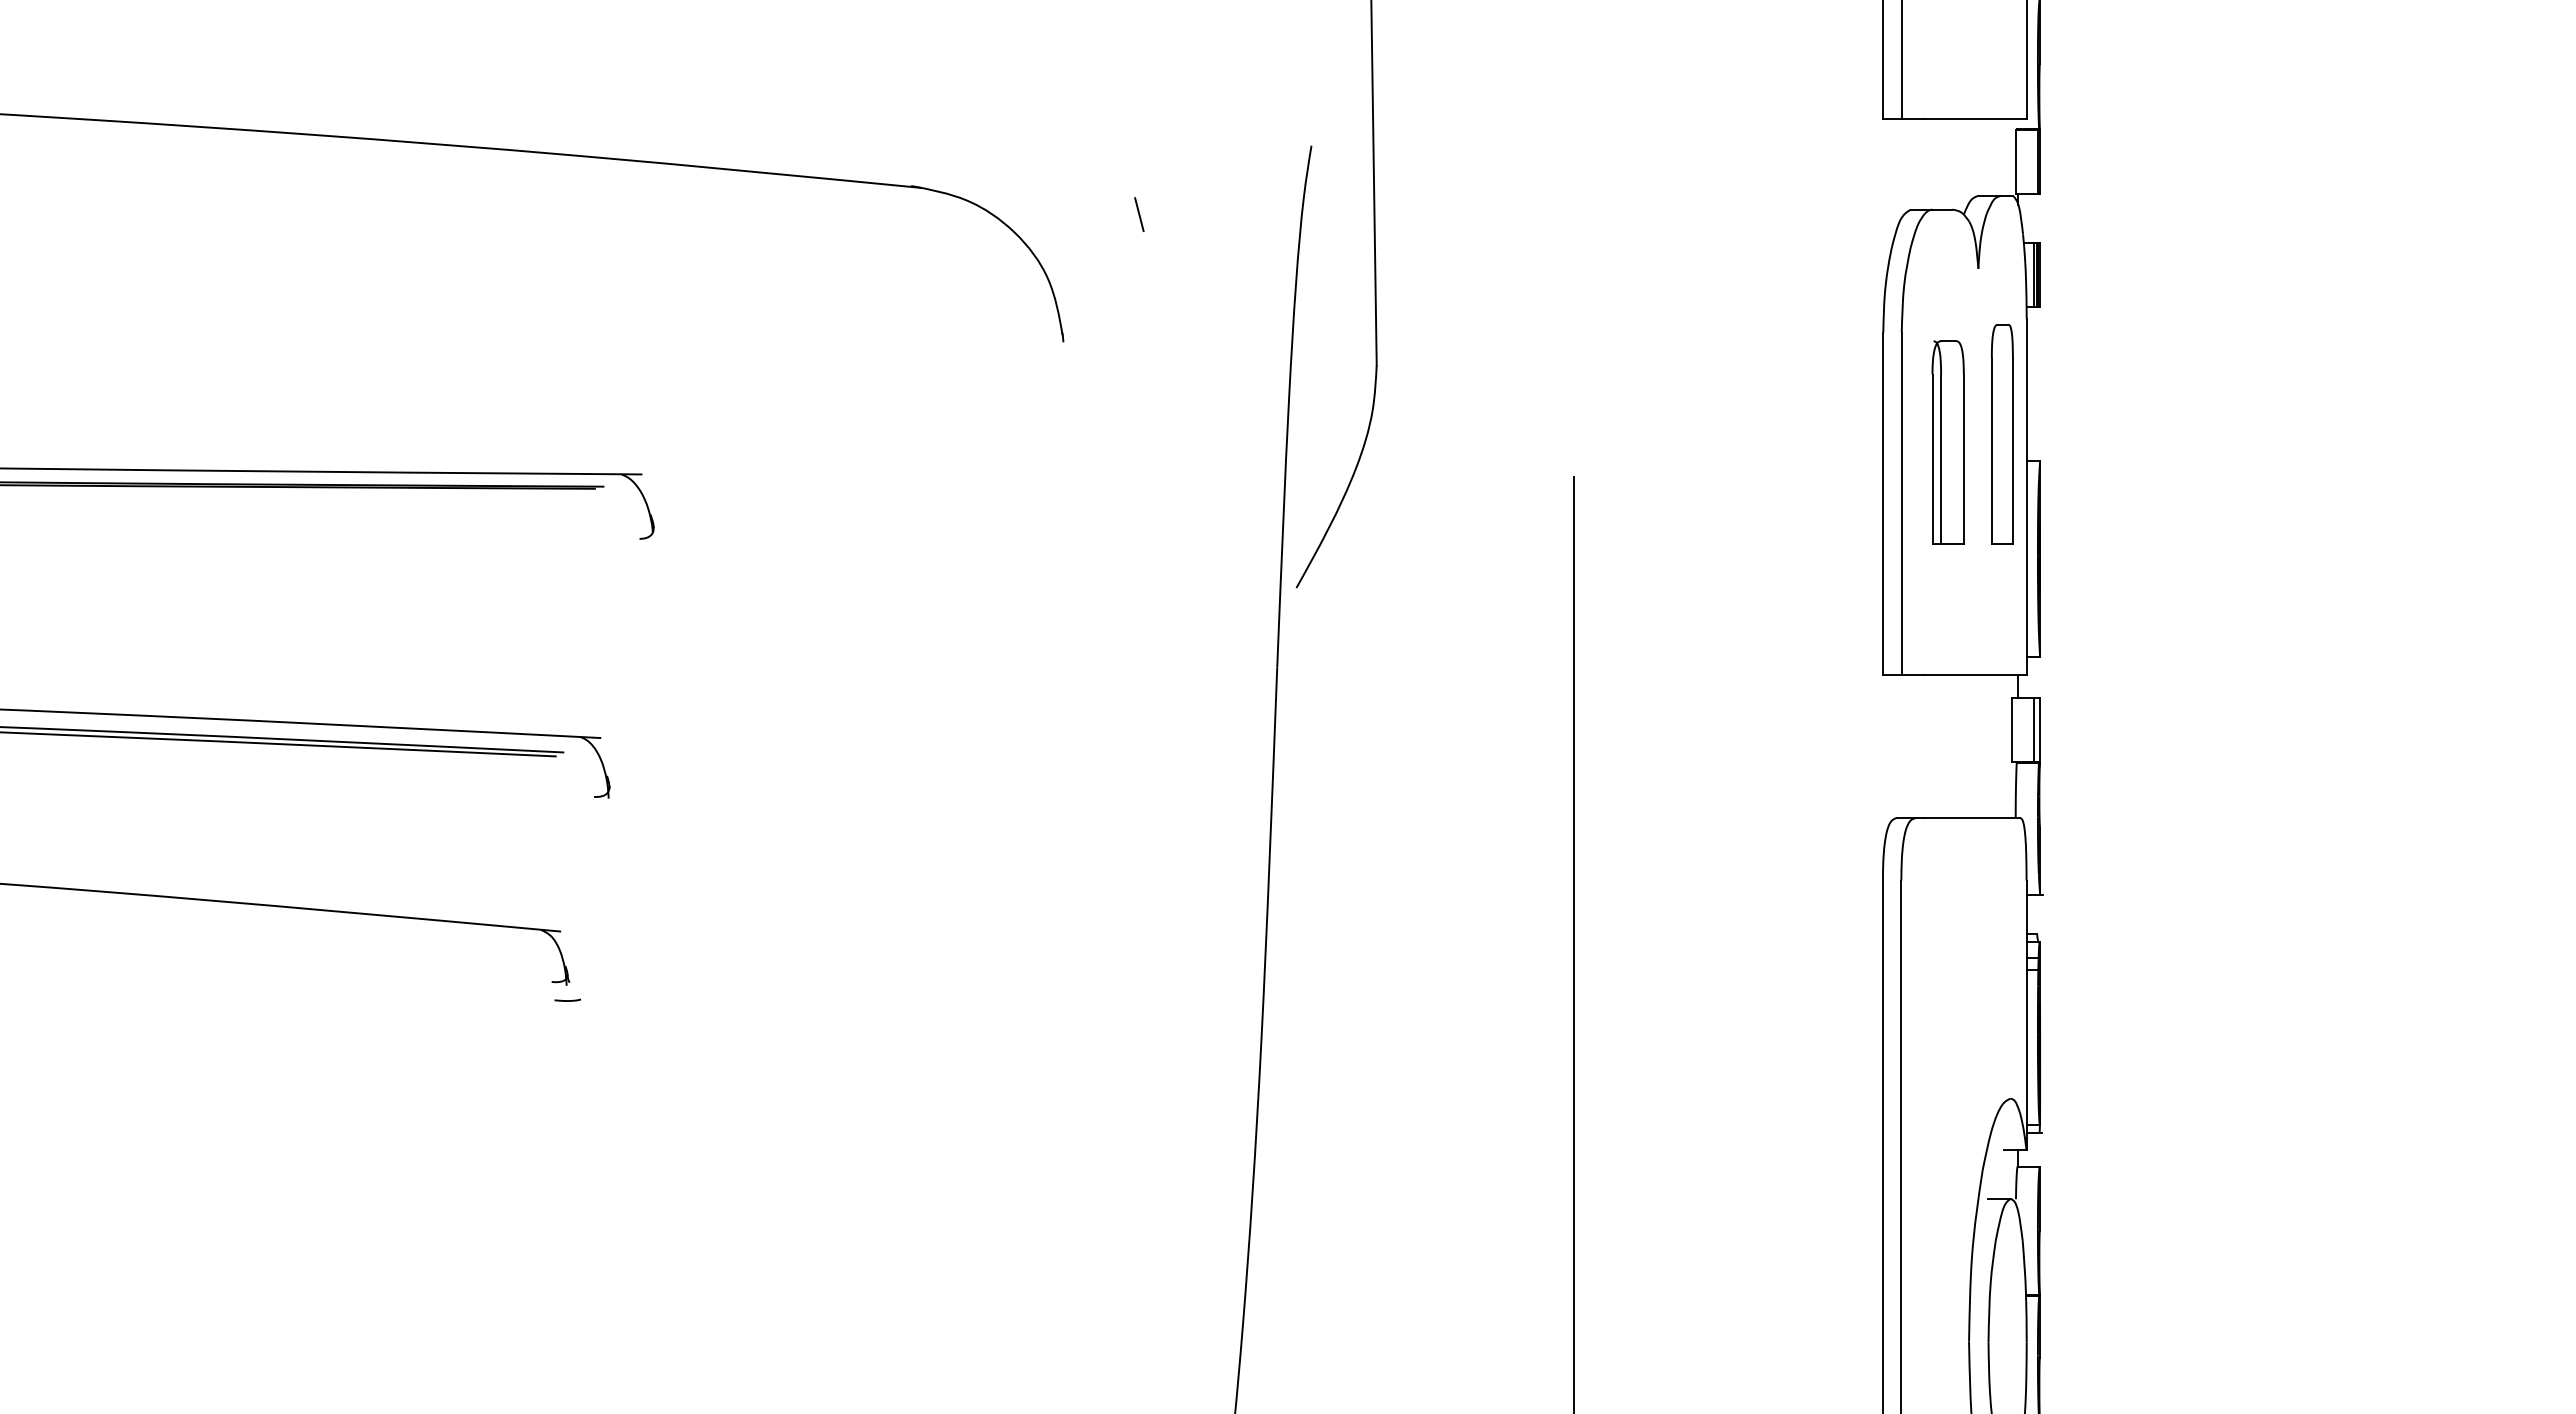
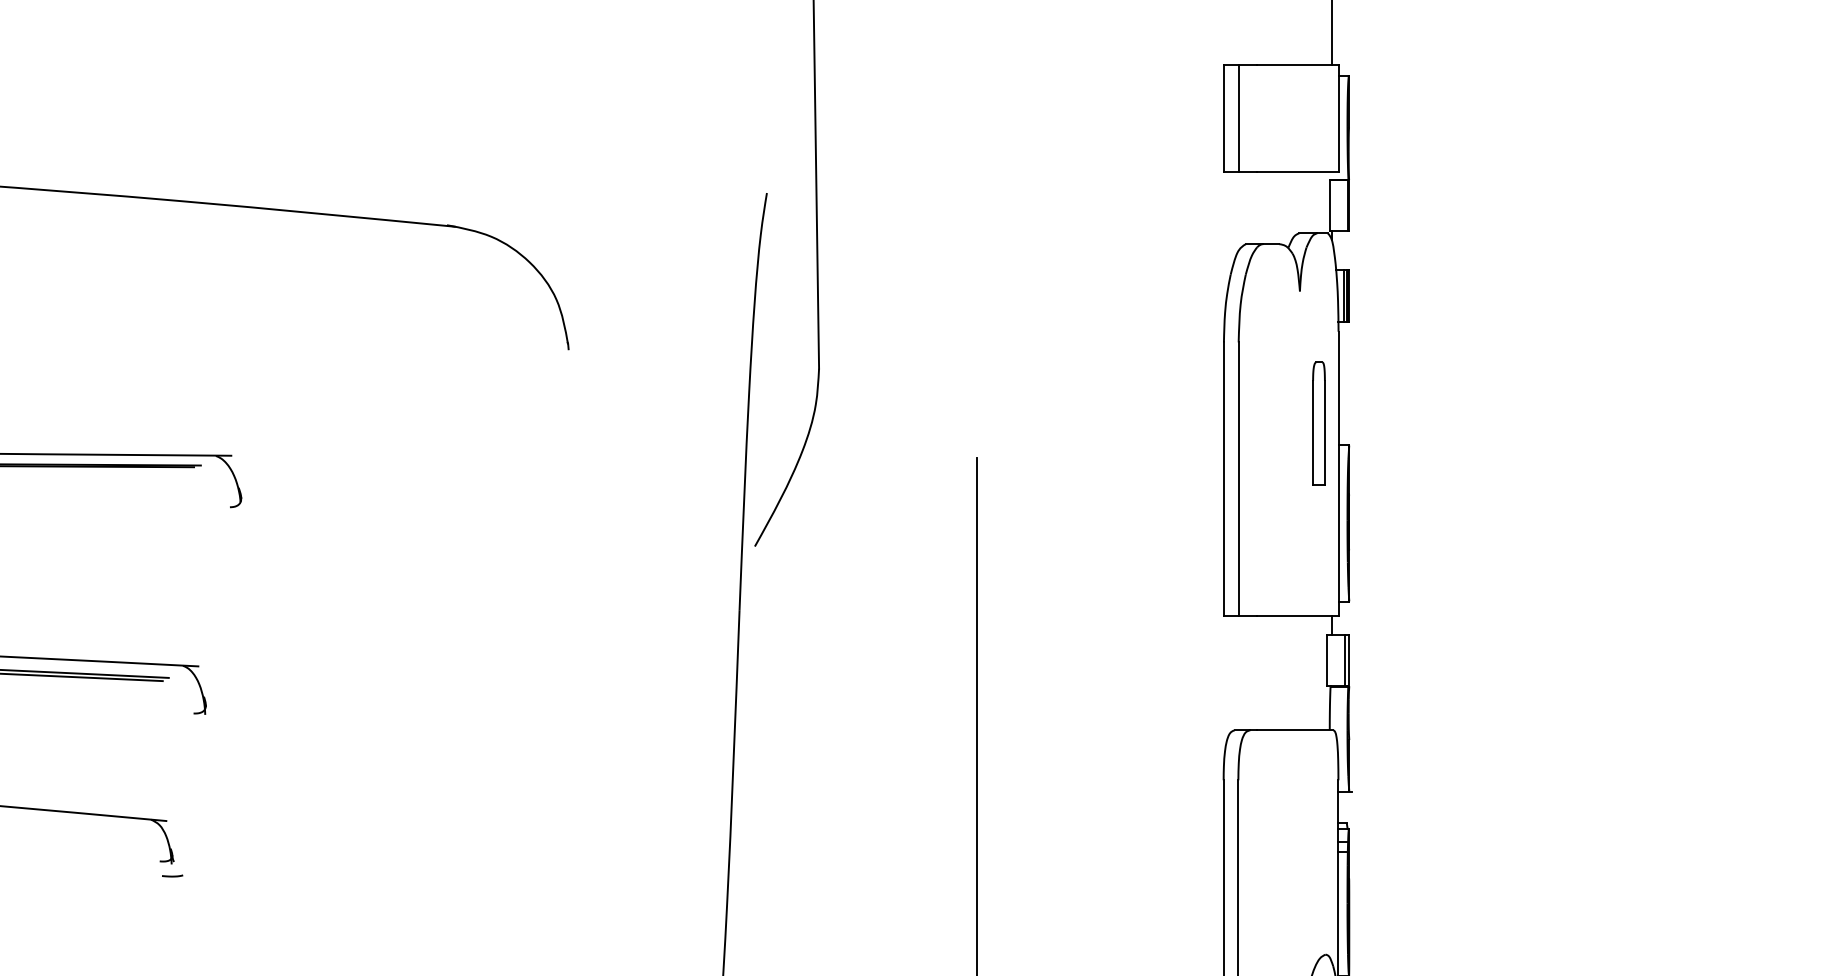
line: (1139, 214) -> (629, 248), removed
part: (2001, 434) -> (1318, 423), size x0.7
part: (1947, 442) -> (1275, 430), removed

